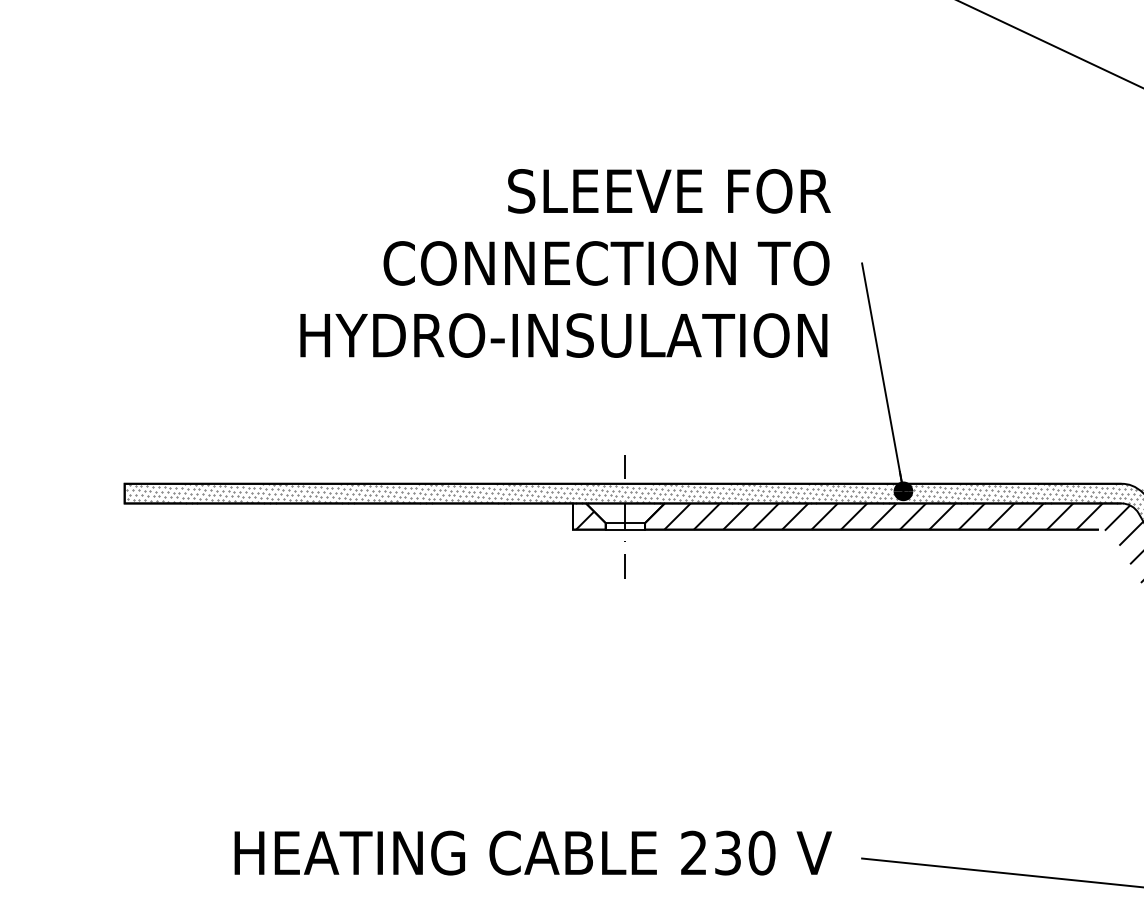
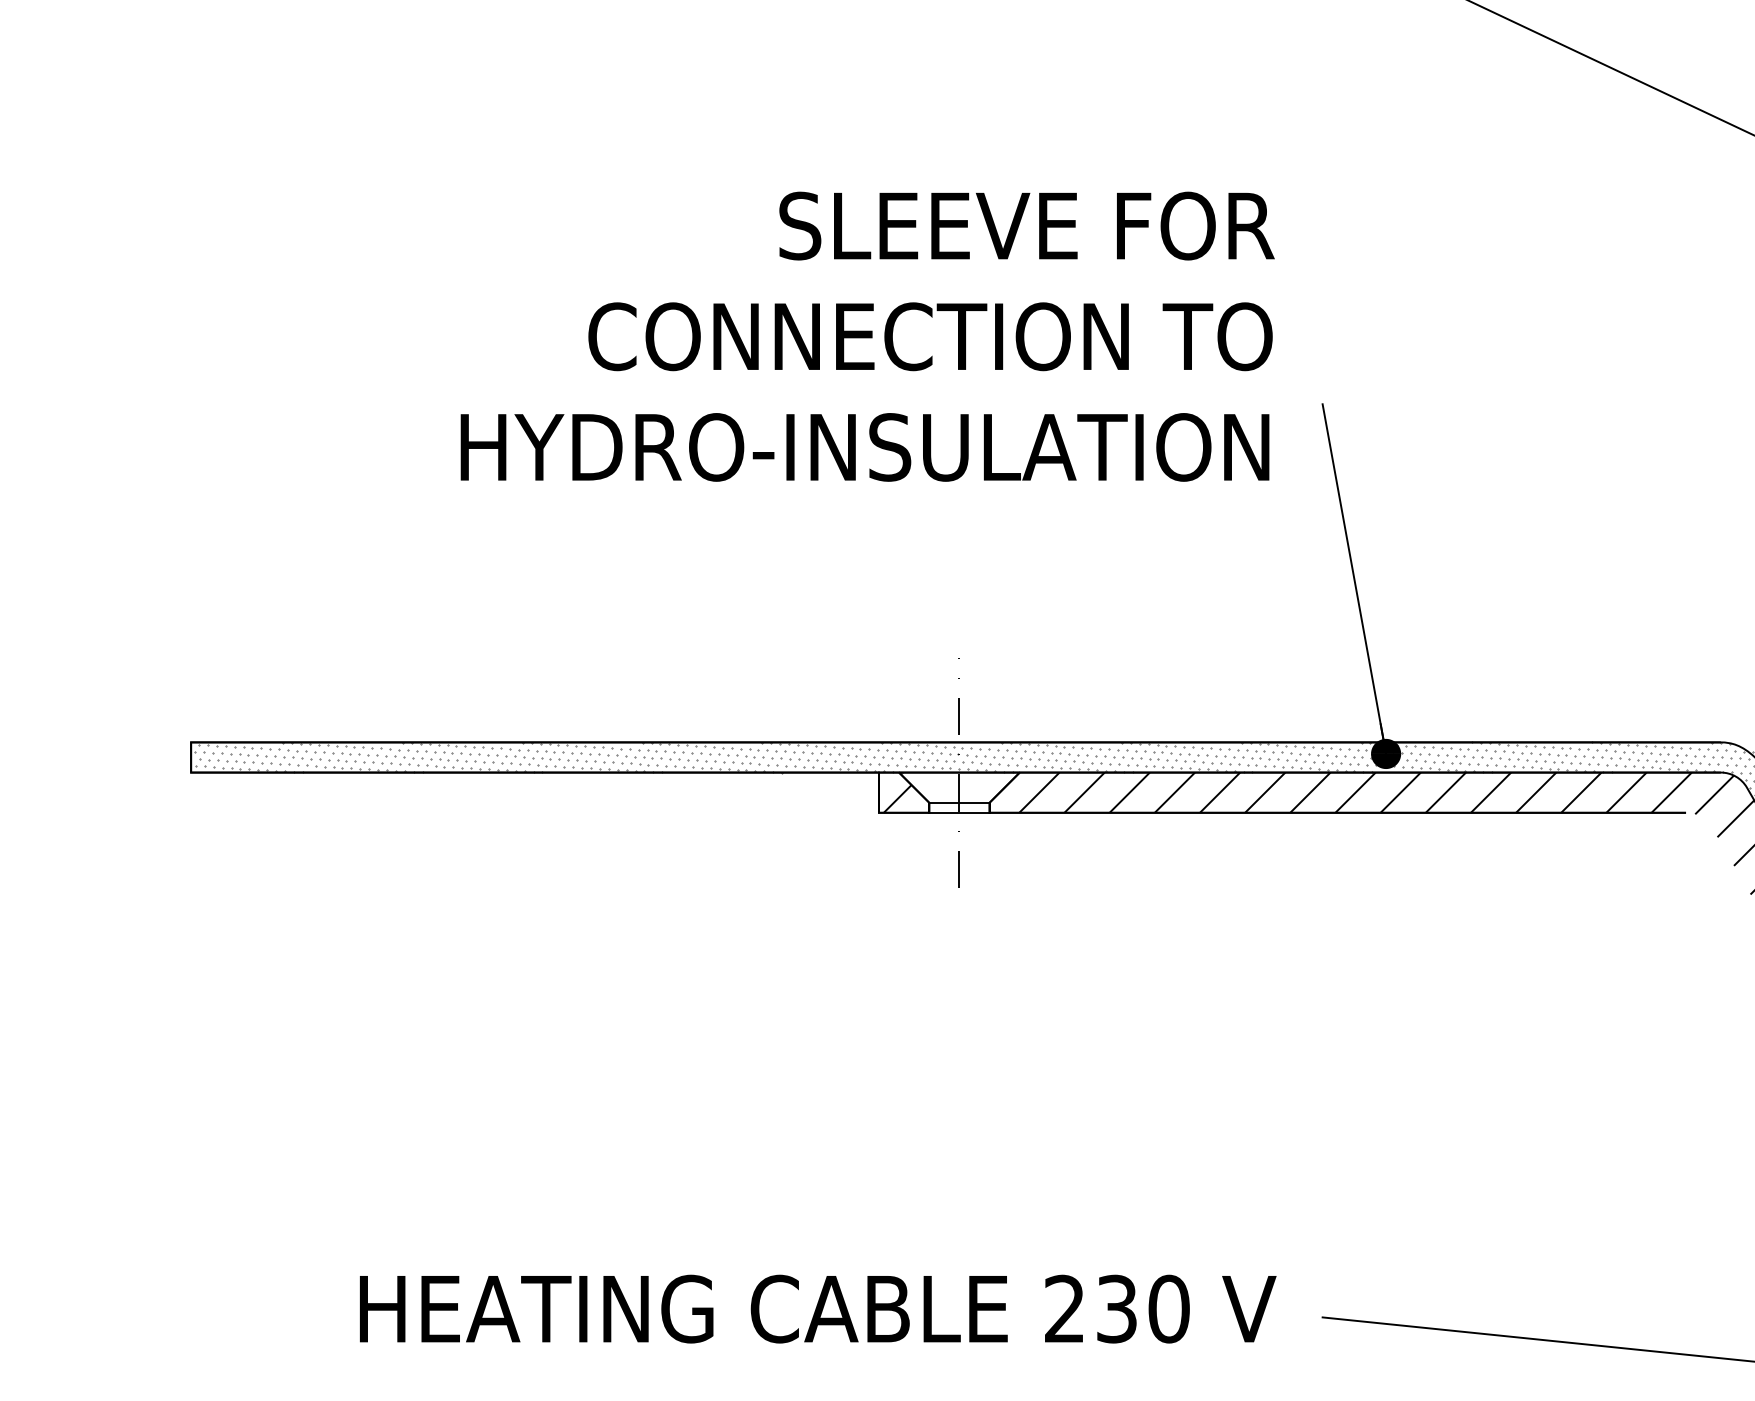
text: (565, 263) -> (867, 336), moved

